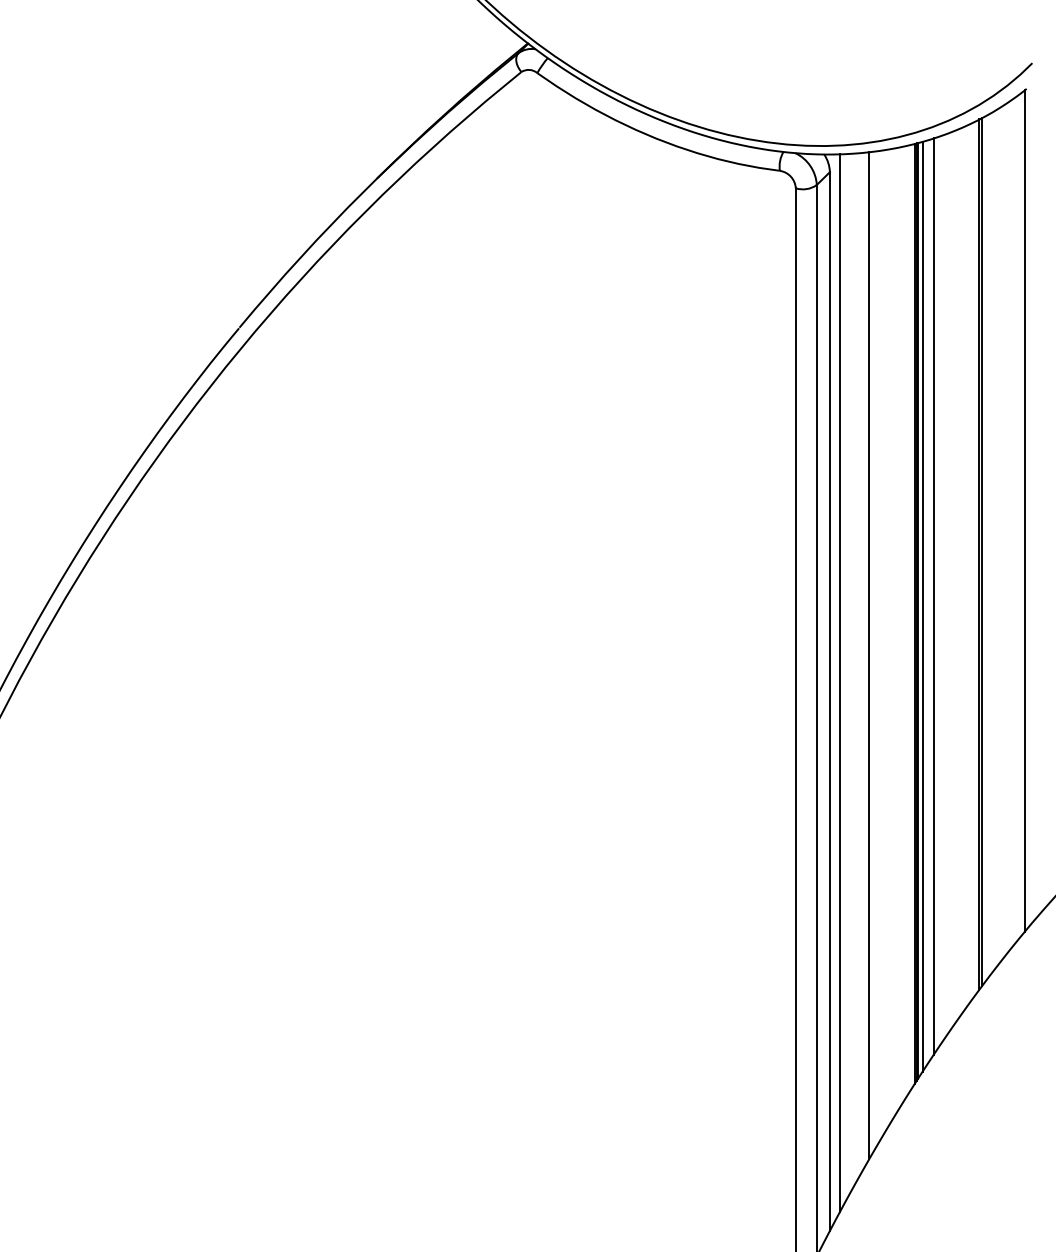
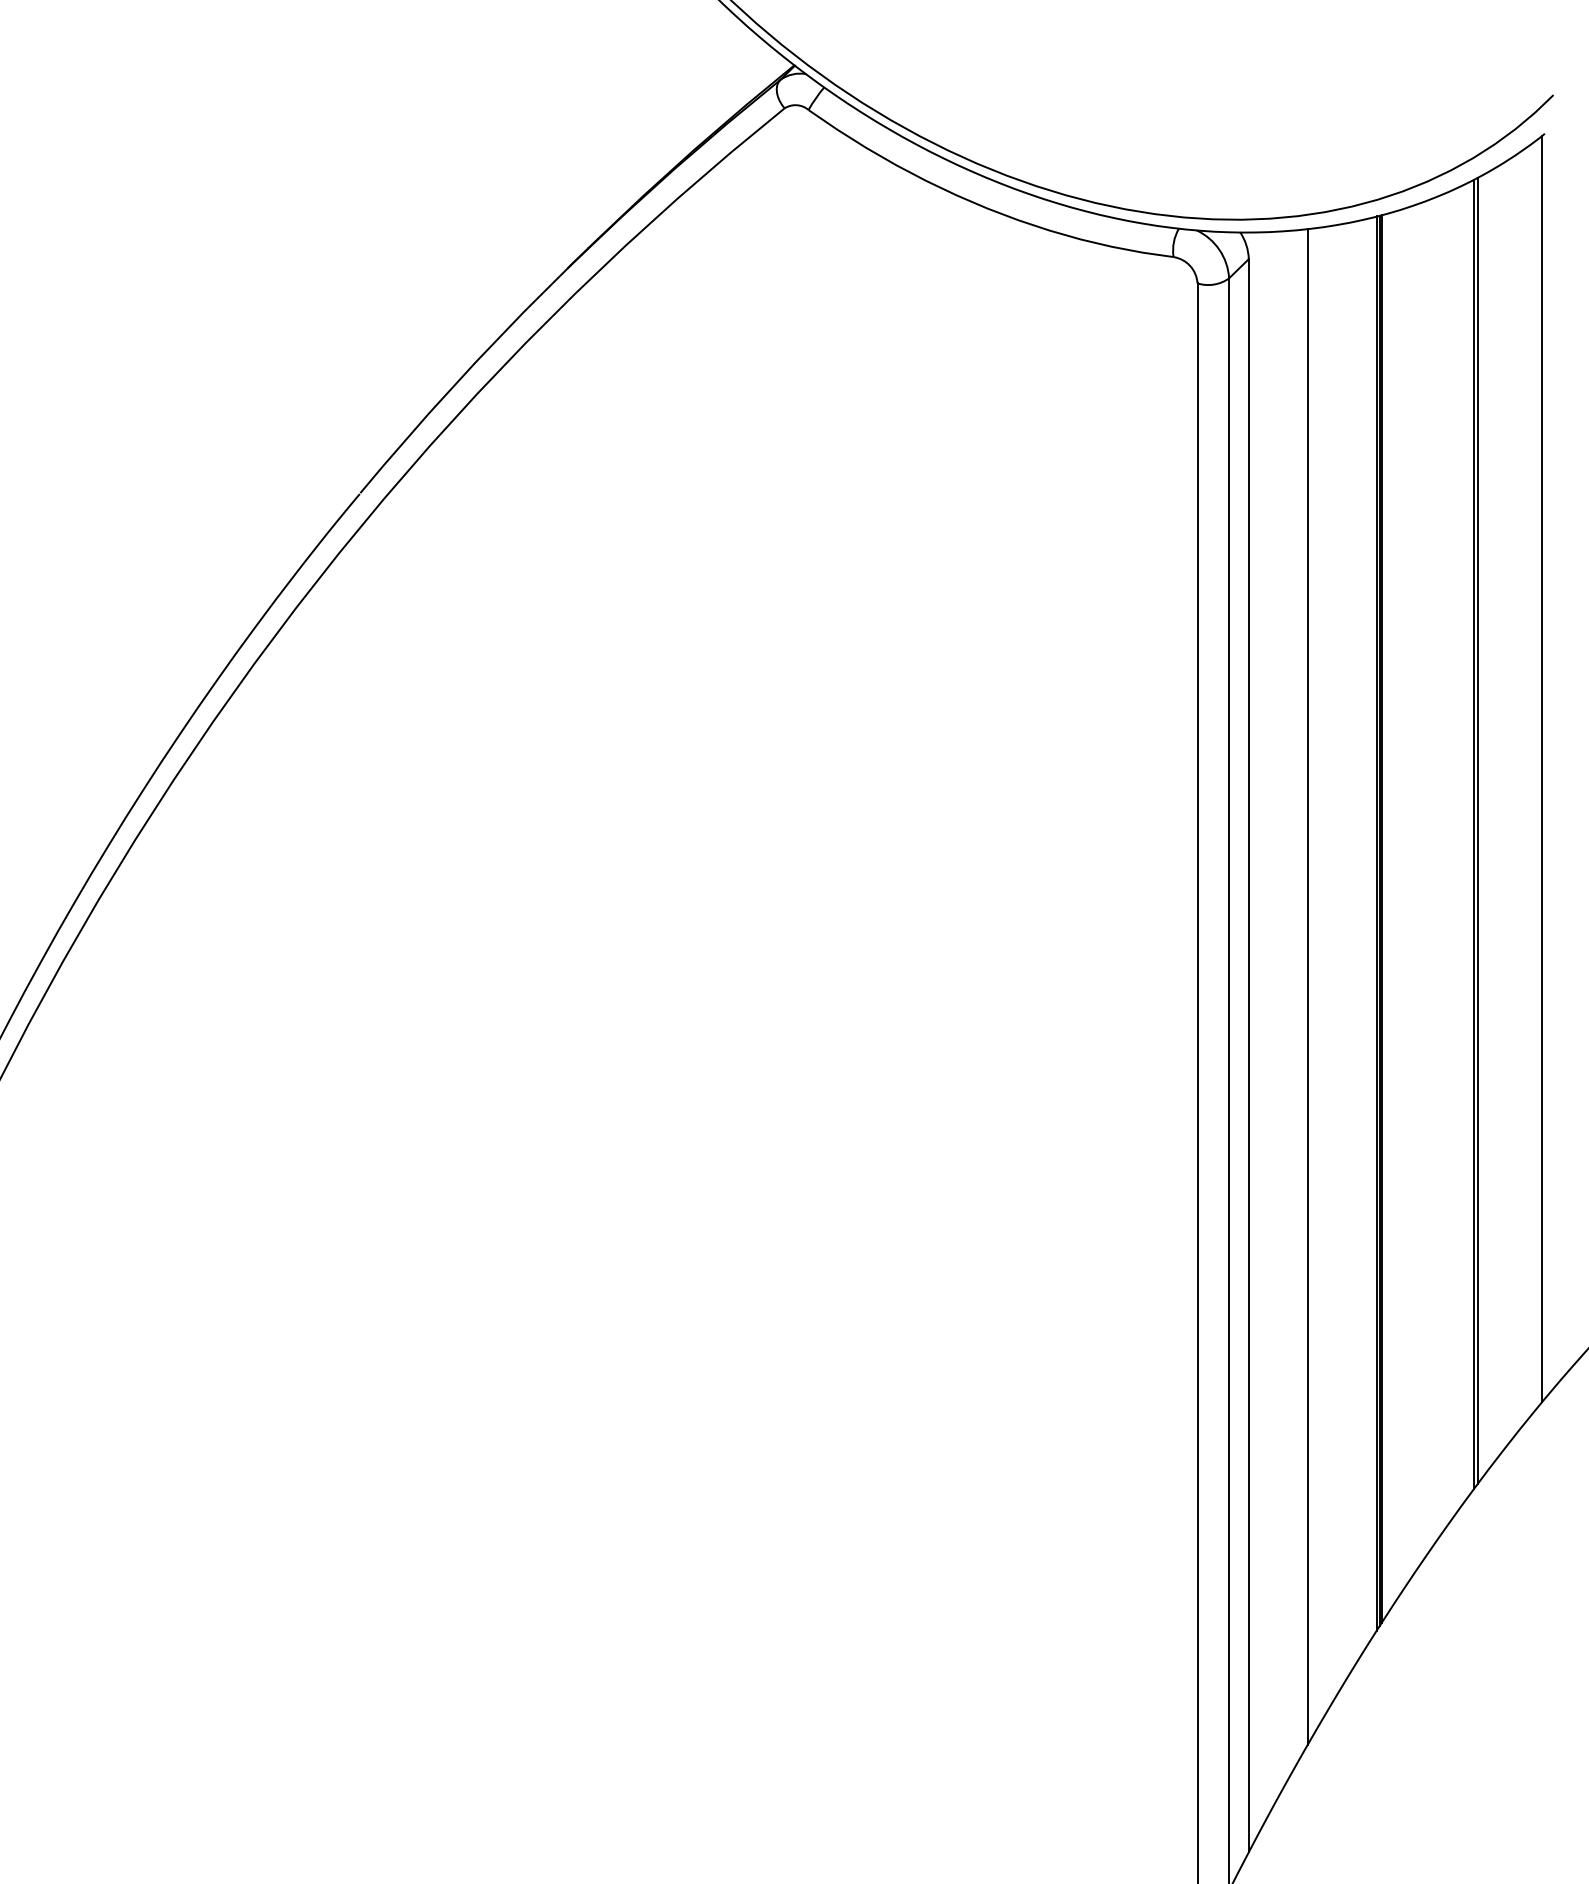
line: (933, 596) -> (1404, 897), removed
line: (922, 606) -> (1388, 912), removed
line: (839, 683) -> (1263, 1028), removed

